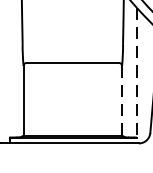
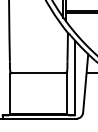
line: (137, 73) -> (75, 78), dashed -> solid
line: (121, 101) -> (66, 94), dashed -> solid

